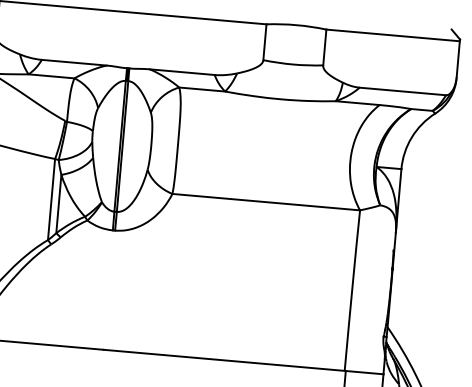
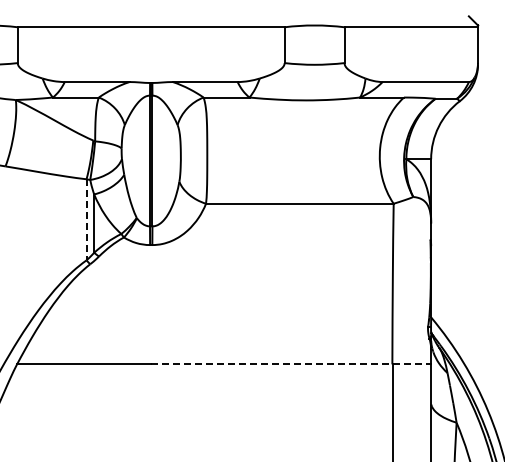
line: (51, 199) -> (86, 219), solid -> dashed
line: (243, 362) -> (291, 364), solid -> dashed

